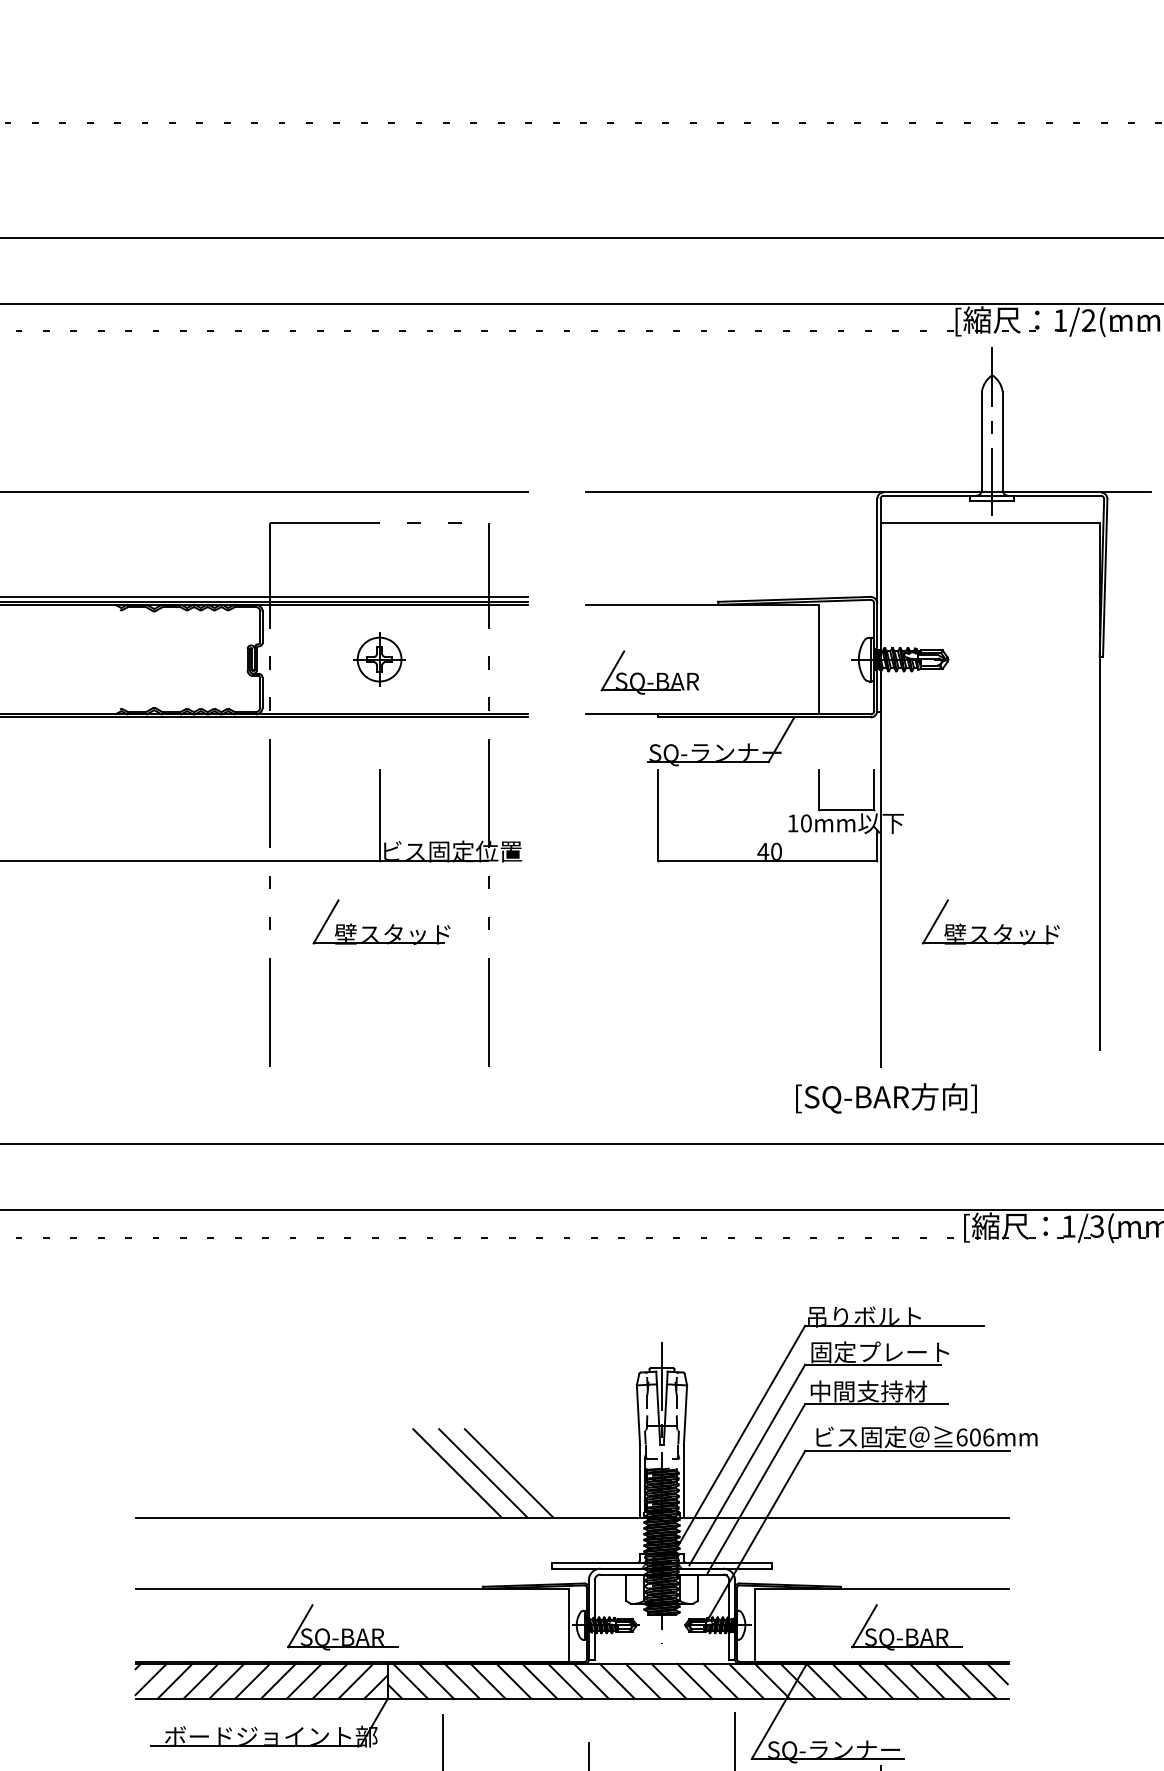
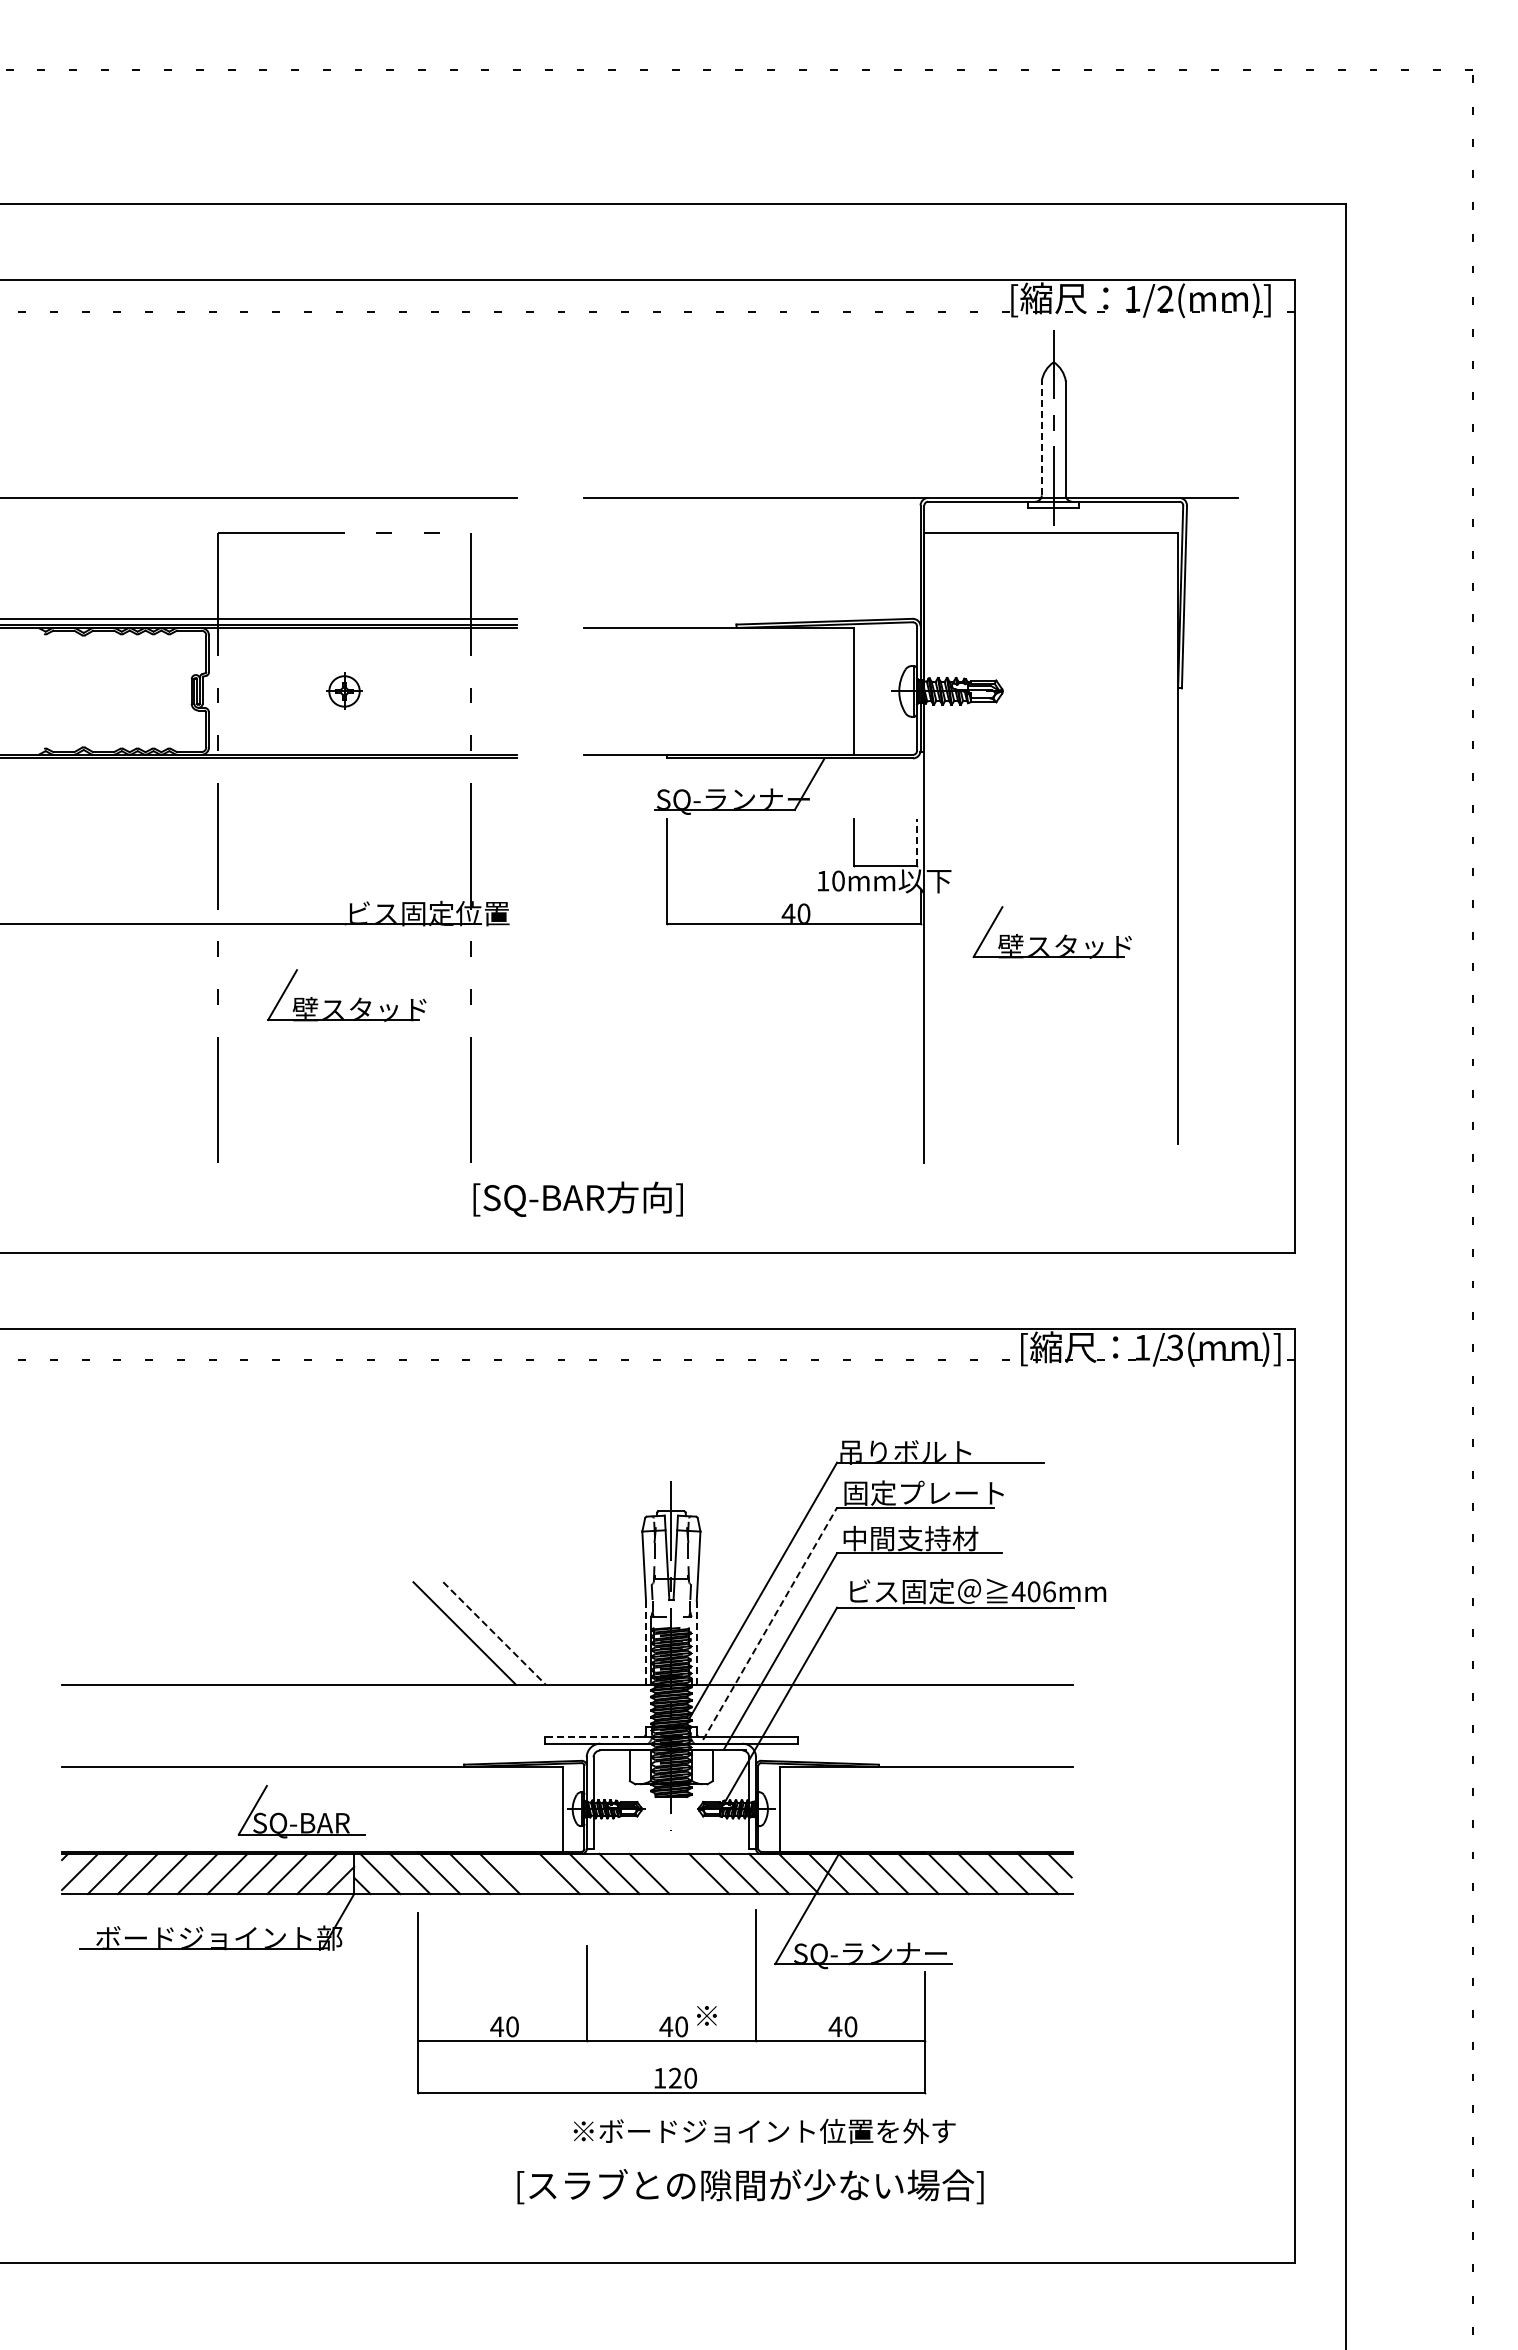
line: (981, 440) -> (1041, 437), solid -> dashed
part: (379, 659) -> (344, 691), size x0.6
part: (656, 673) -> (665, 707), removed
line: (874, 790) -> (917, 842), solid -> dashed
line: (379, 815) -> (344, 871), removed
part: (985, 926) -> (1045, 937), moved
text: (885, 1097) -> (577, 1198), moved
text: (961, 1437) -> (1018, 1591), 606mm -> 406mm
line: (747, 1464) -> (770, 1623), solid -> dashed
line: (457, 1473) -> (434, 1633), removed
line: (509, 1473) -> (494, 1633), solid -> dashed
line: (640, 1481) -> (646, 1642), solid -> dashed
line: (683, 1481) -> (696, 1642), solid -> dashed
line: (593, 1563) -> (592, 1737), solid -> dashed
part: (906, 1627) -> (954, 1811), removed
line: (539, 1680) -> (529, 1873), removed
line: (668, 1680) -> (679, 1873), removed

